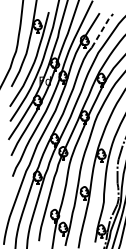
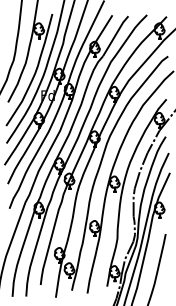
line: (102, 30) -> (115, 35), dashed -> solid

